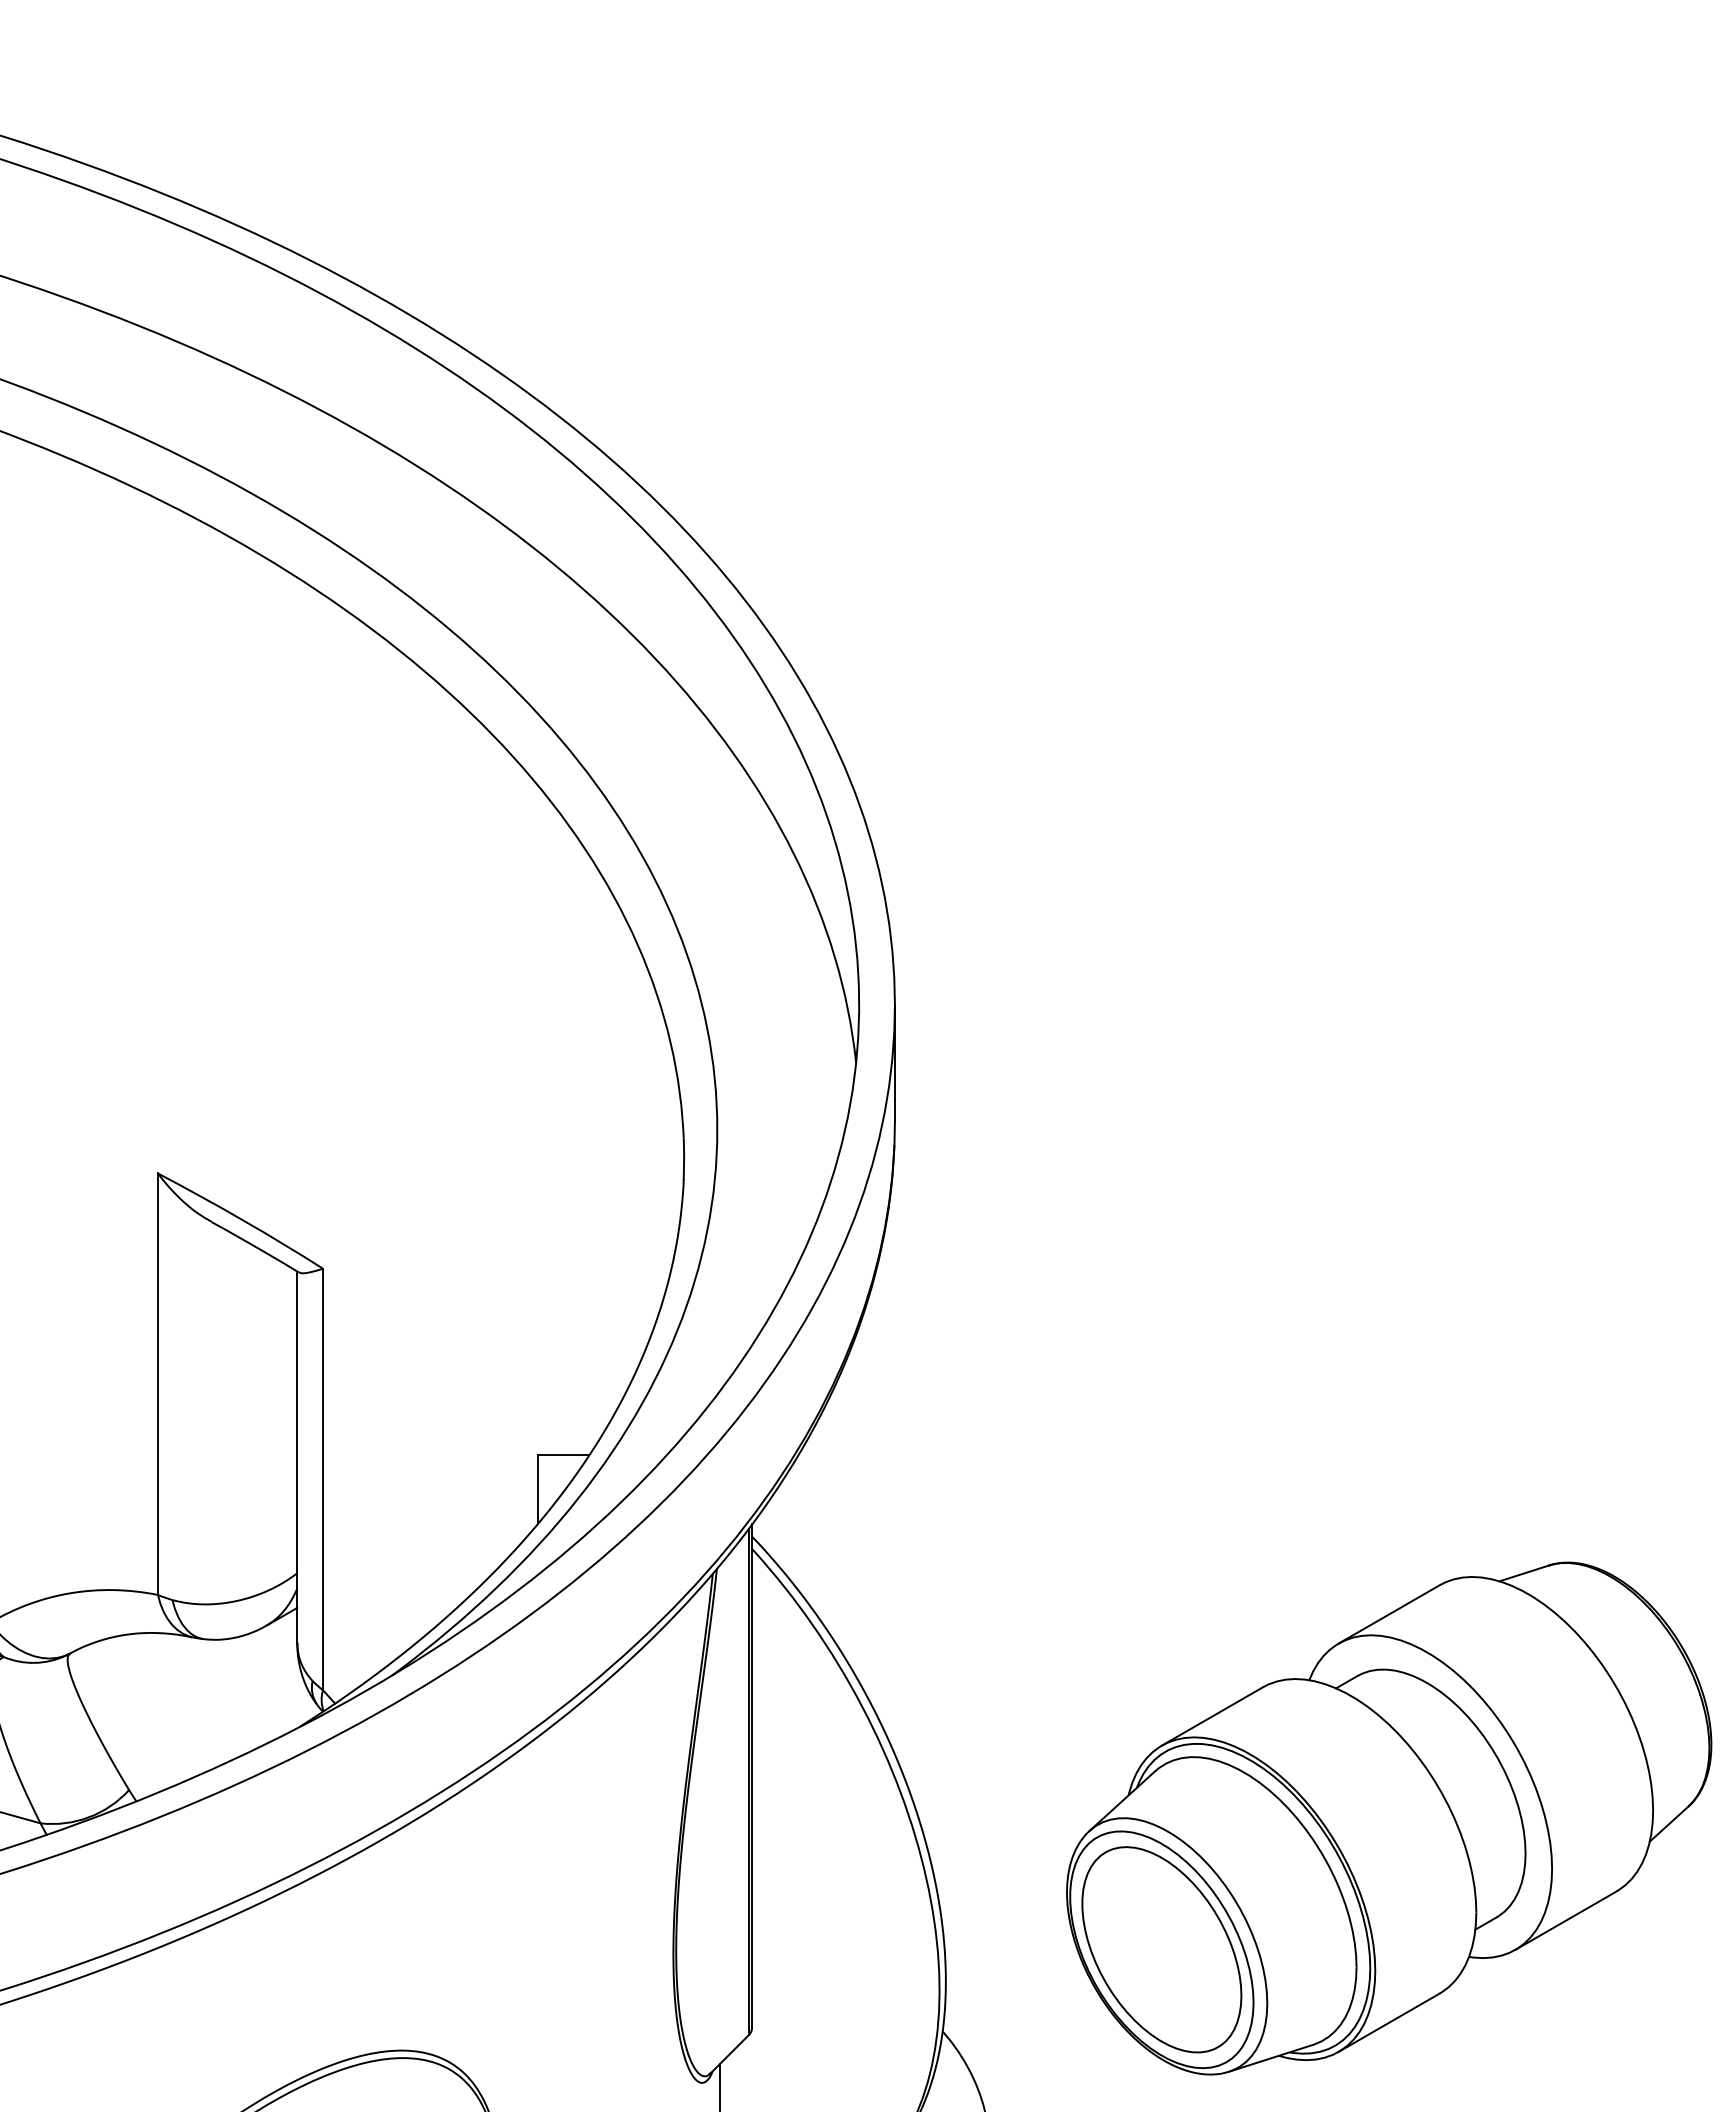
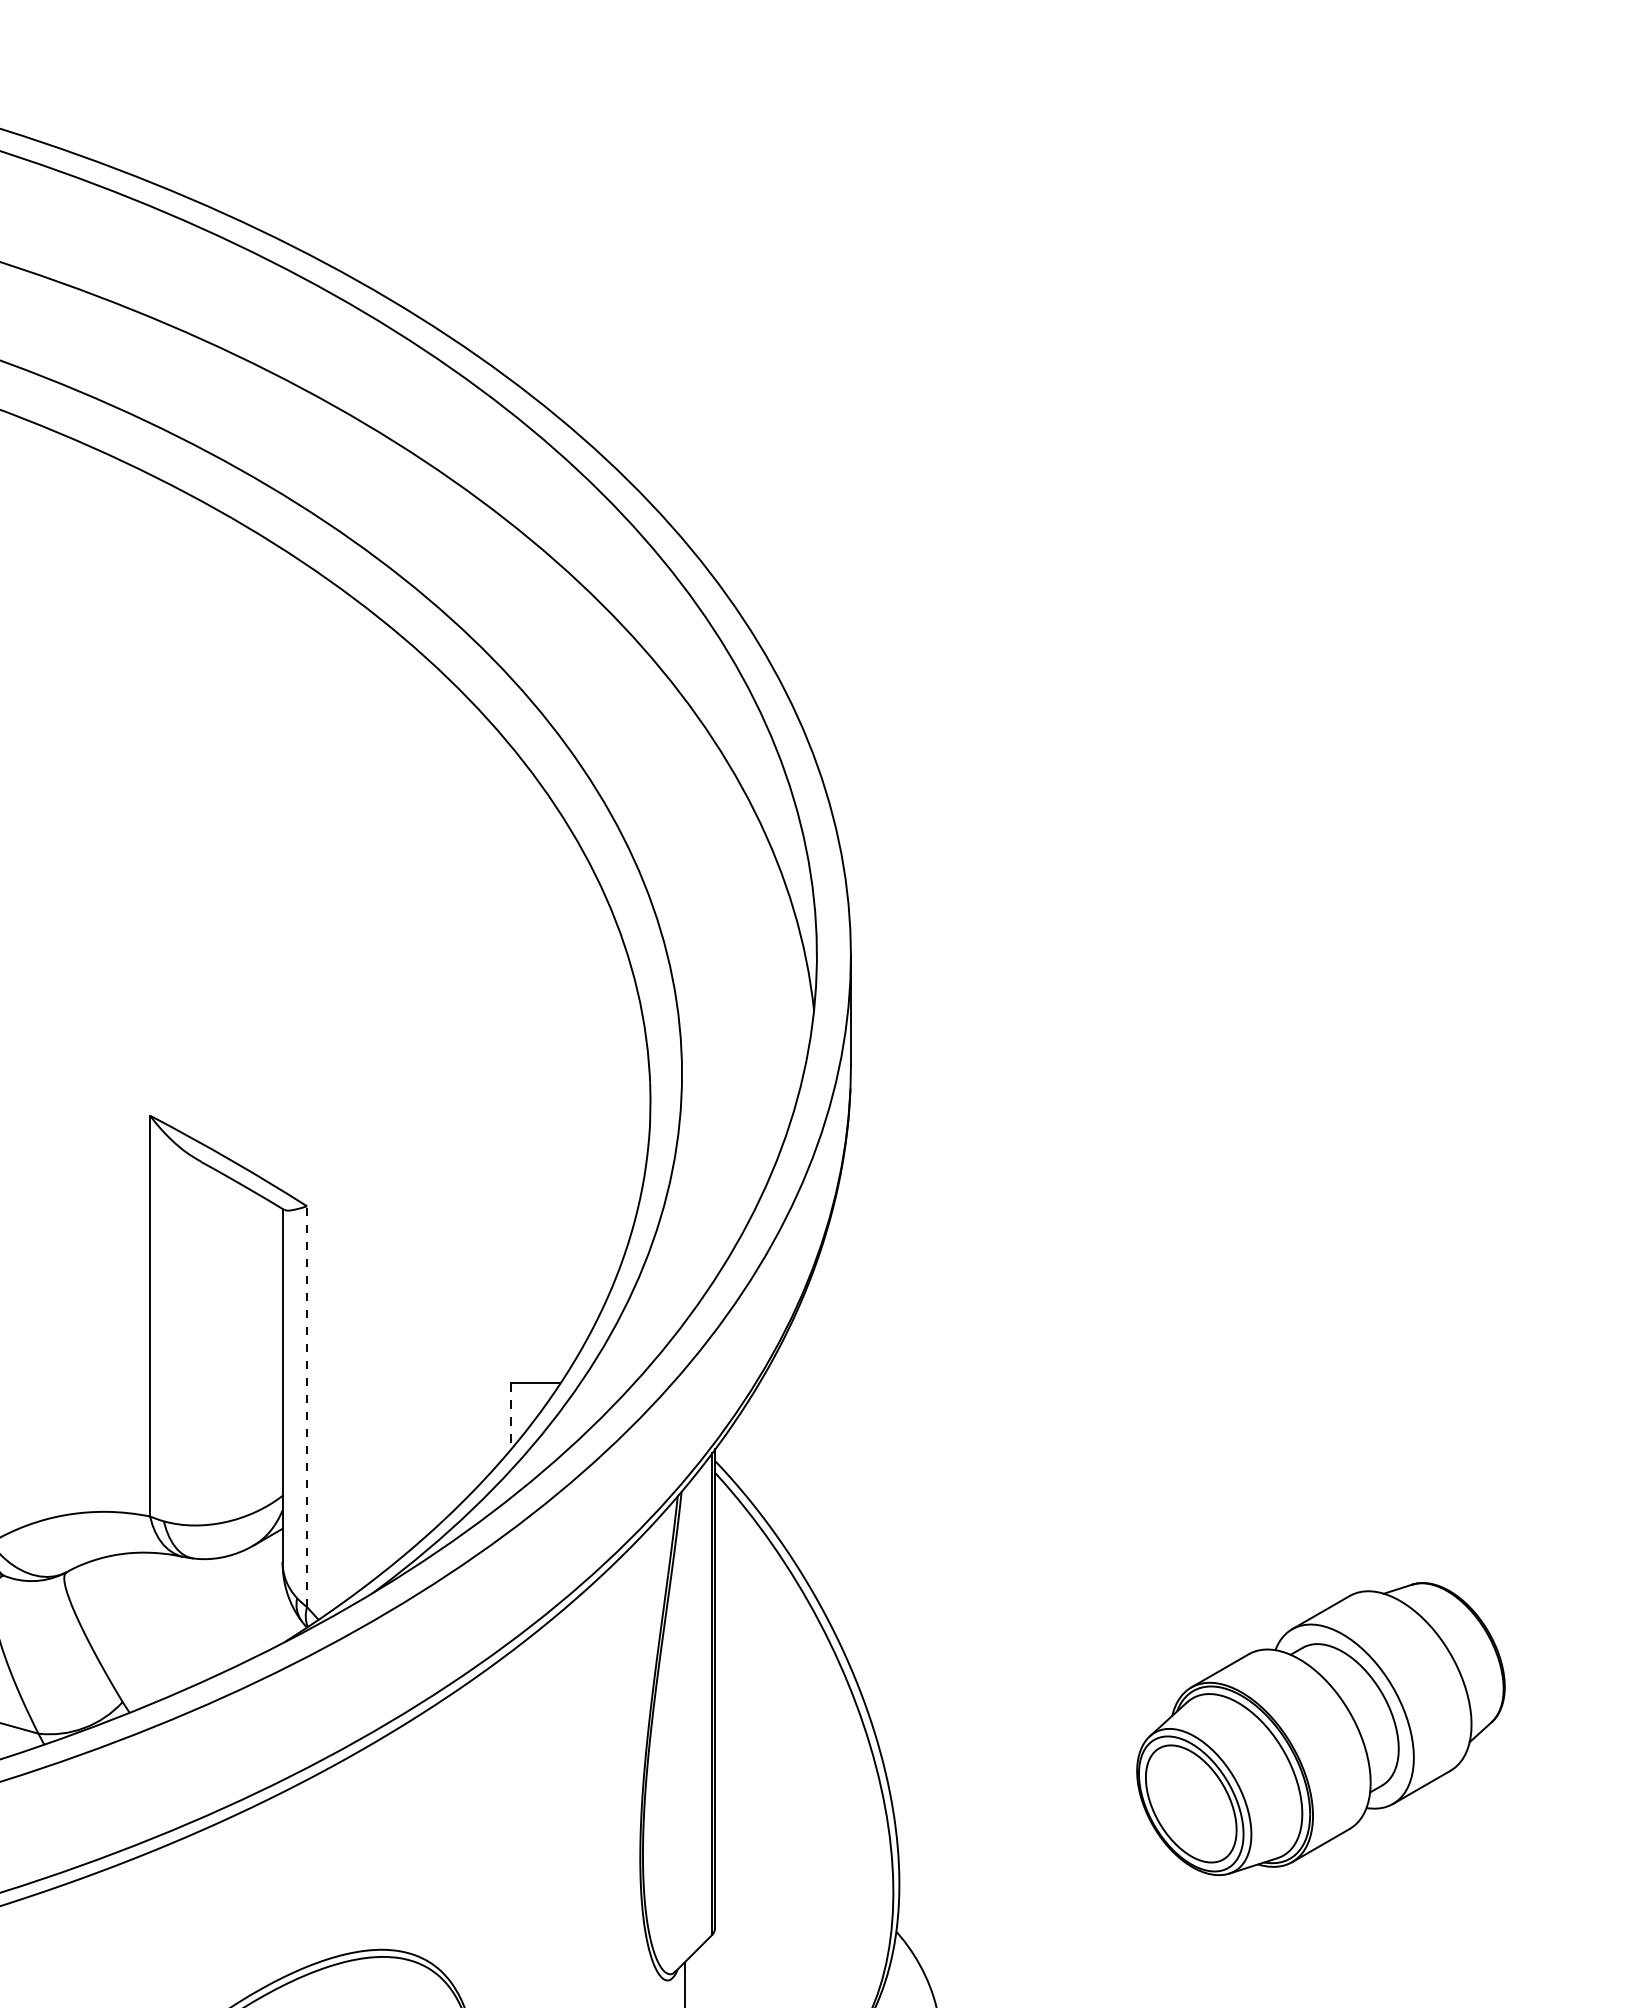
line: (323, 1479) -> (307, 1406), solid -> dashed
line: (537, 1489) -> (511, 1416), solid -> dashed
part: (1388, 1817) -> (1320, 1728), size x0.6

